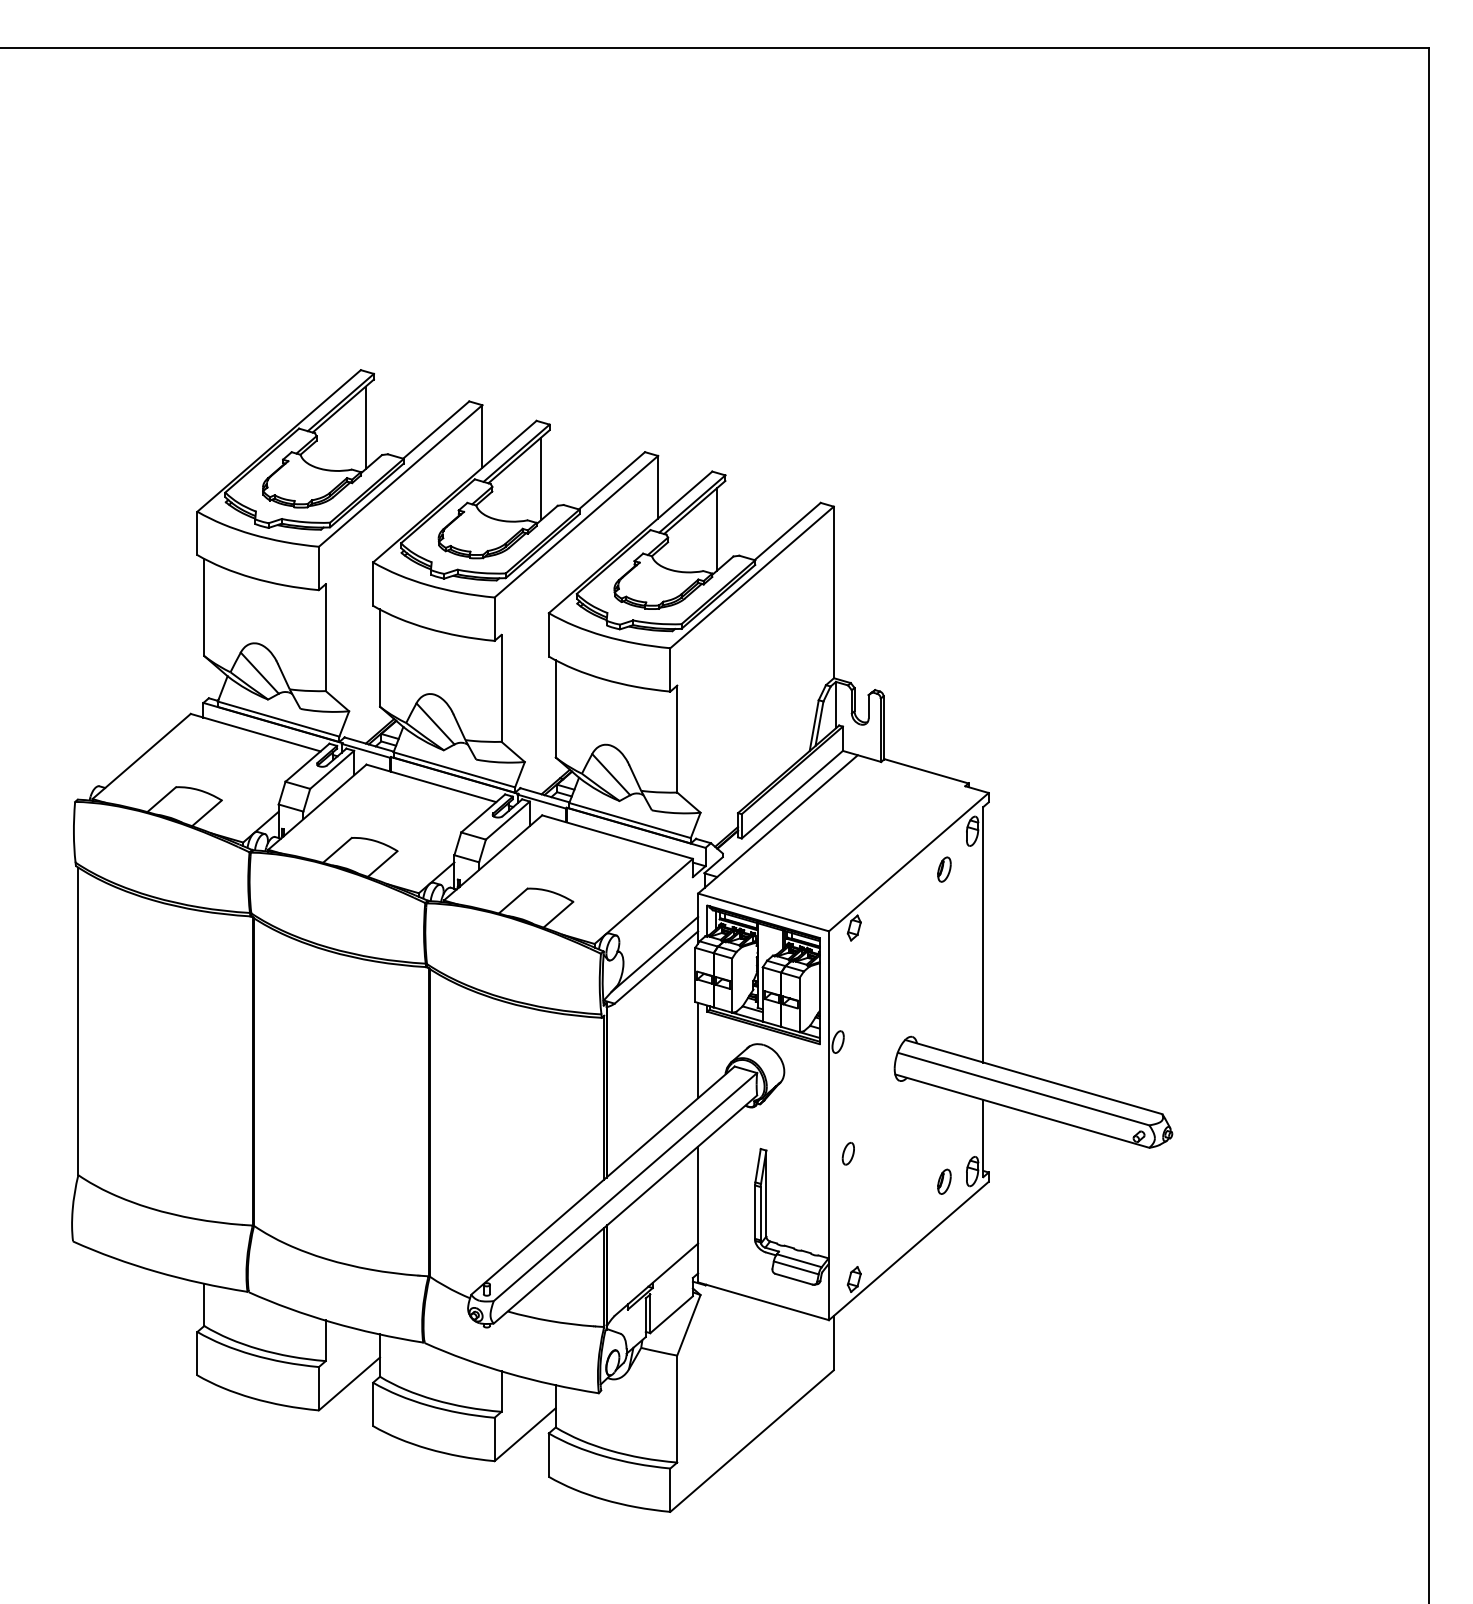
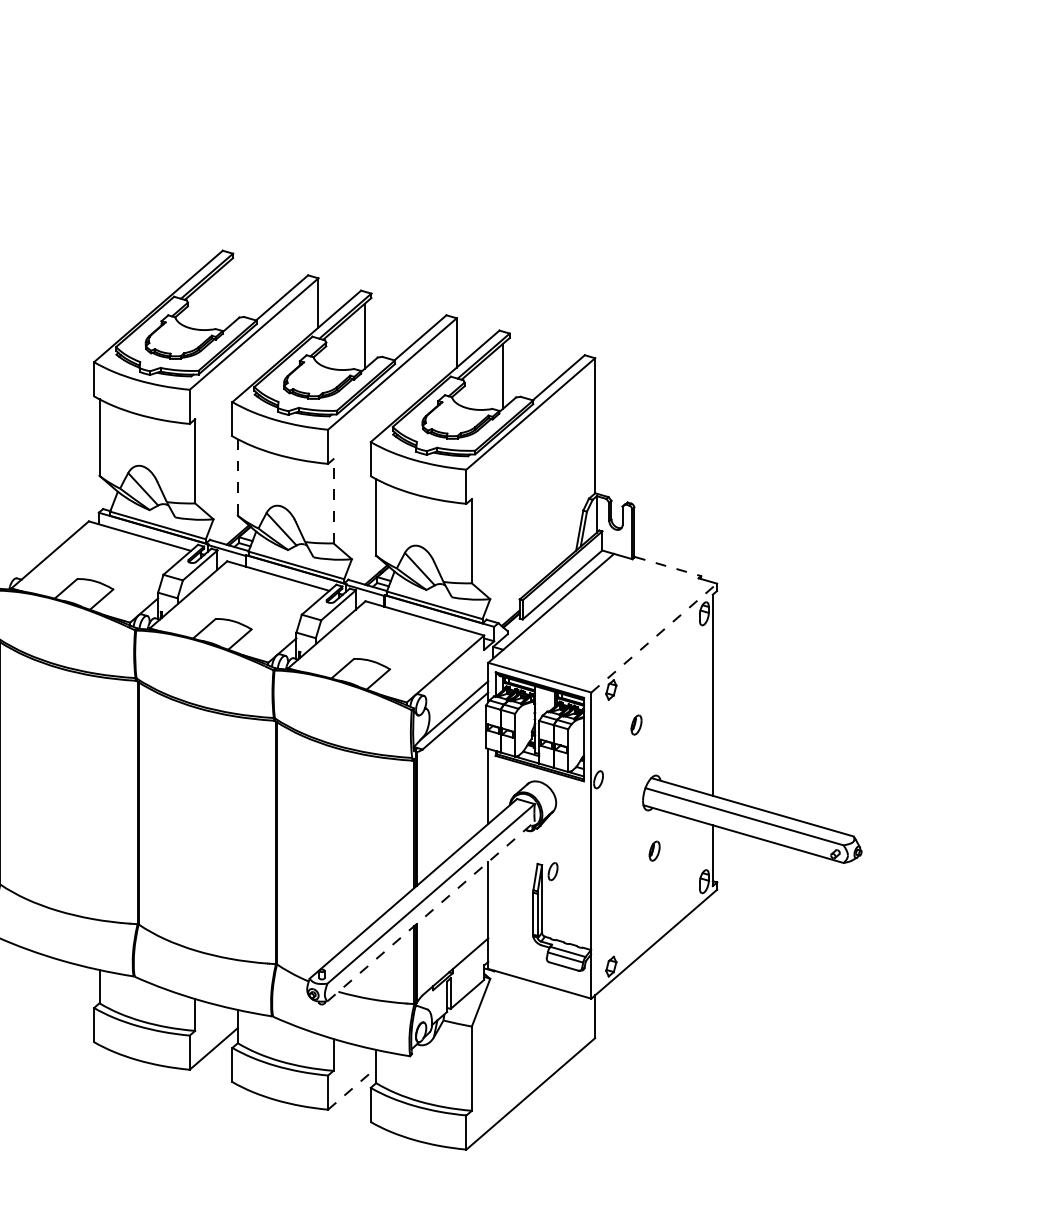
line: (365, 427) -> (226, 295), removed
line: (380, 658) -> (238, 477), solid -> dashed
line: (501, 687) -> (333, 500), solid -> dashed
line: (926, 771) -> (668, 566), solid -> dashed
line: (908, 862) -> (653, 638), solid -> dashed
part: (944, 869) -> (636, 724), moved
part: (847, 1153) -> (552, 871), moved
part: (944, 1181) -> (654, 850), moved
line: (625, 1209) -> (431, 911), solid -> dashed
line: (525, 1434) -> (352, 1088), solid -> dashed

